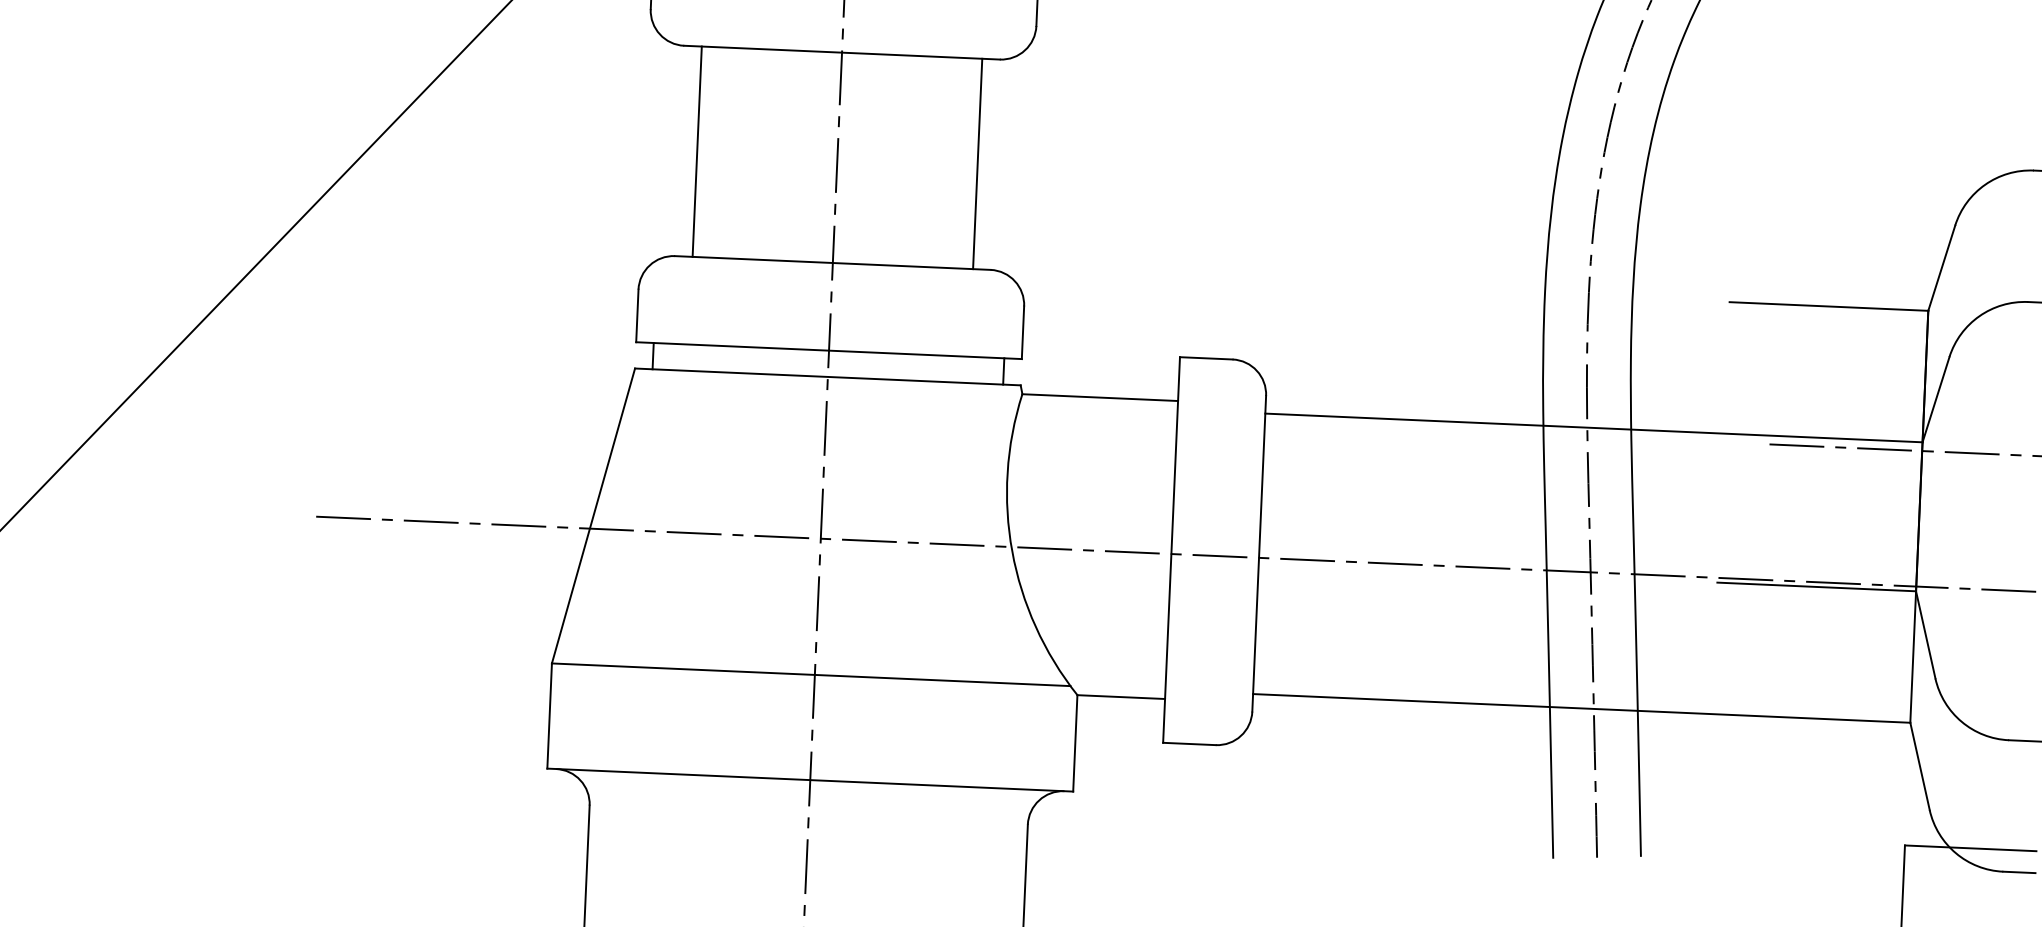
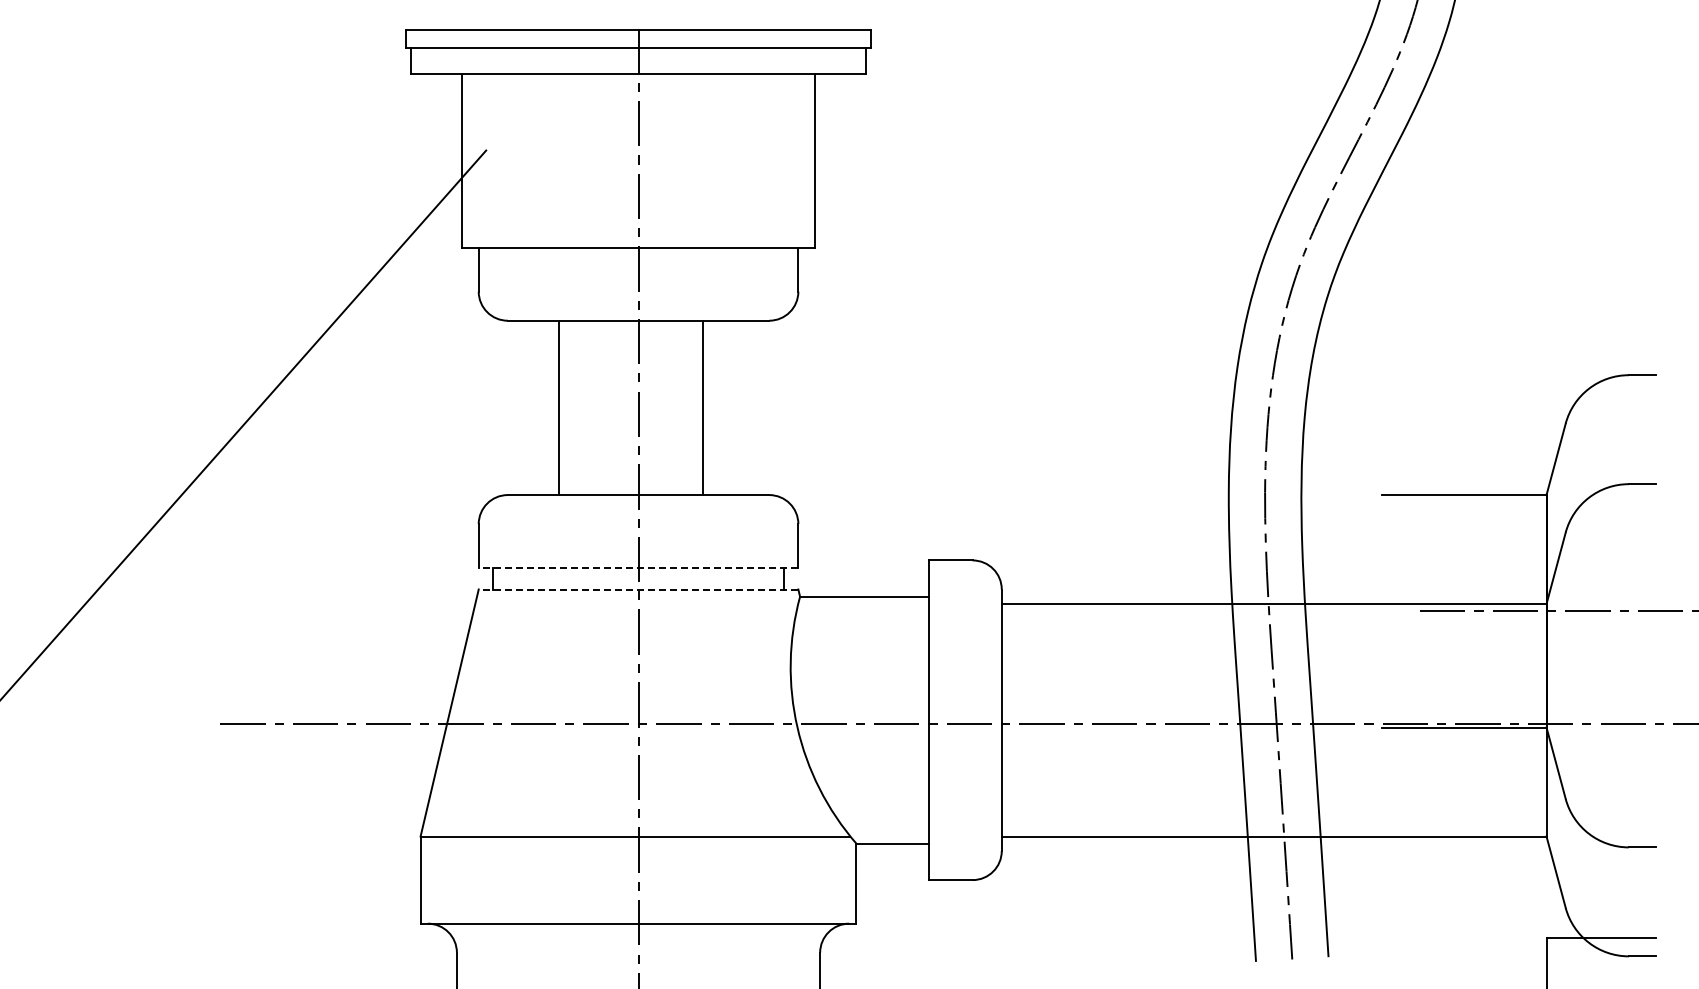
line: (697, 151) -> (559, 407), moved
line: (977, 163) -> (702, 407), moved
line: (828, 350) -> (638, 567), solid -> dashed
line: (827, 376) -> (638, 589), solid -> dashed

